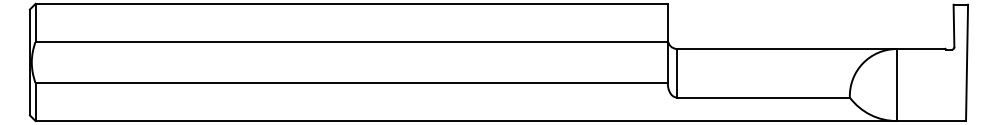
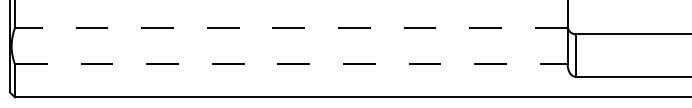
line: (351, 41) -> (291, 27), solid -> dashed
line: (352, 83) -> (292, 64), solid -> dashed

